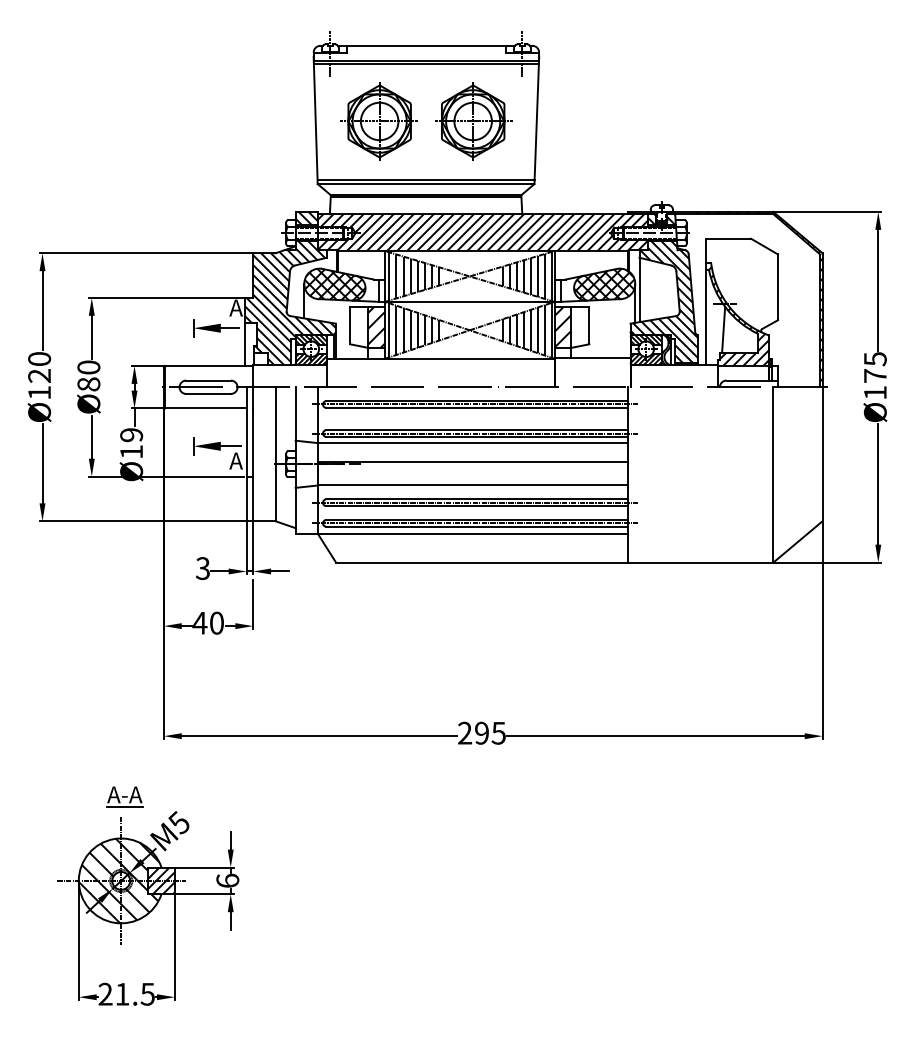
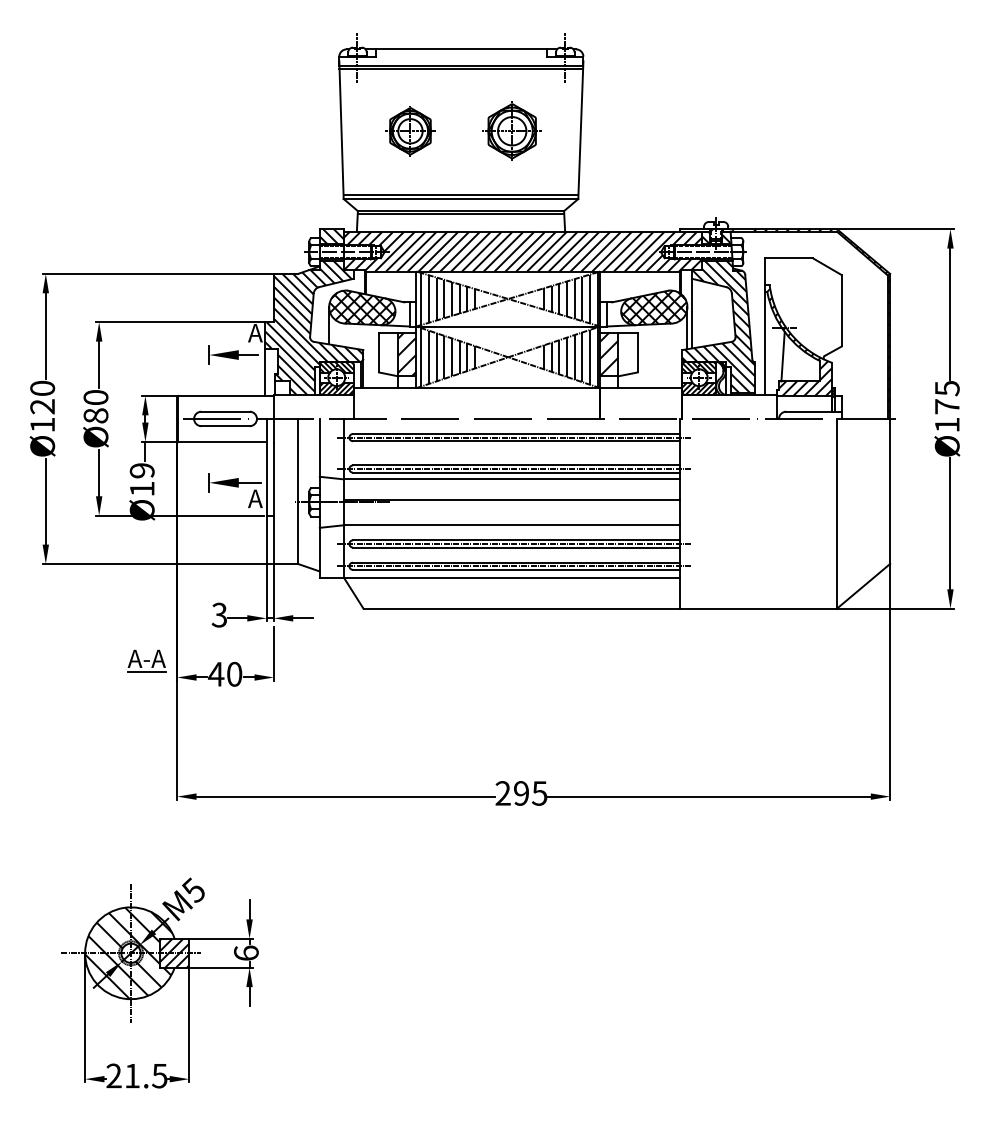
part: (378, 121) -> (409, 131), size x0.6
part: (473, 121) -> (512, 131), size x0.7
part: (124, 796) -> (146, 660), moved

